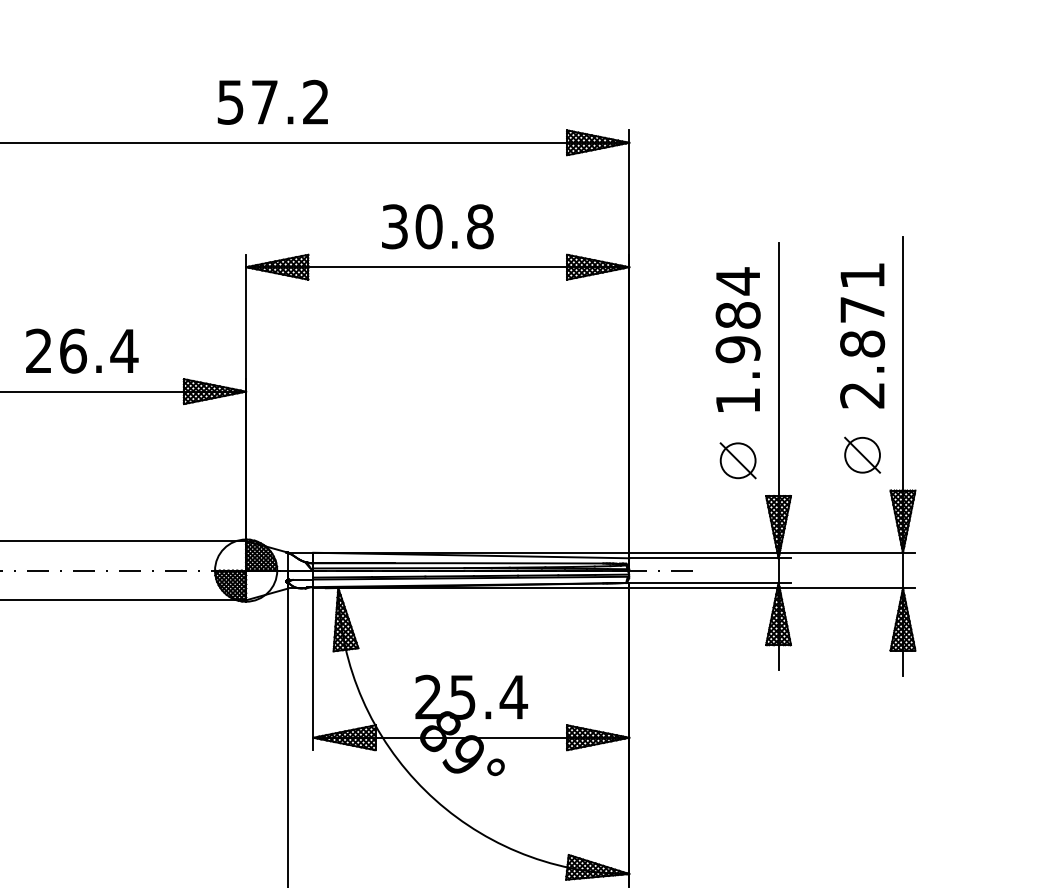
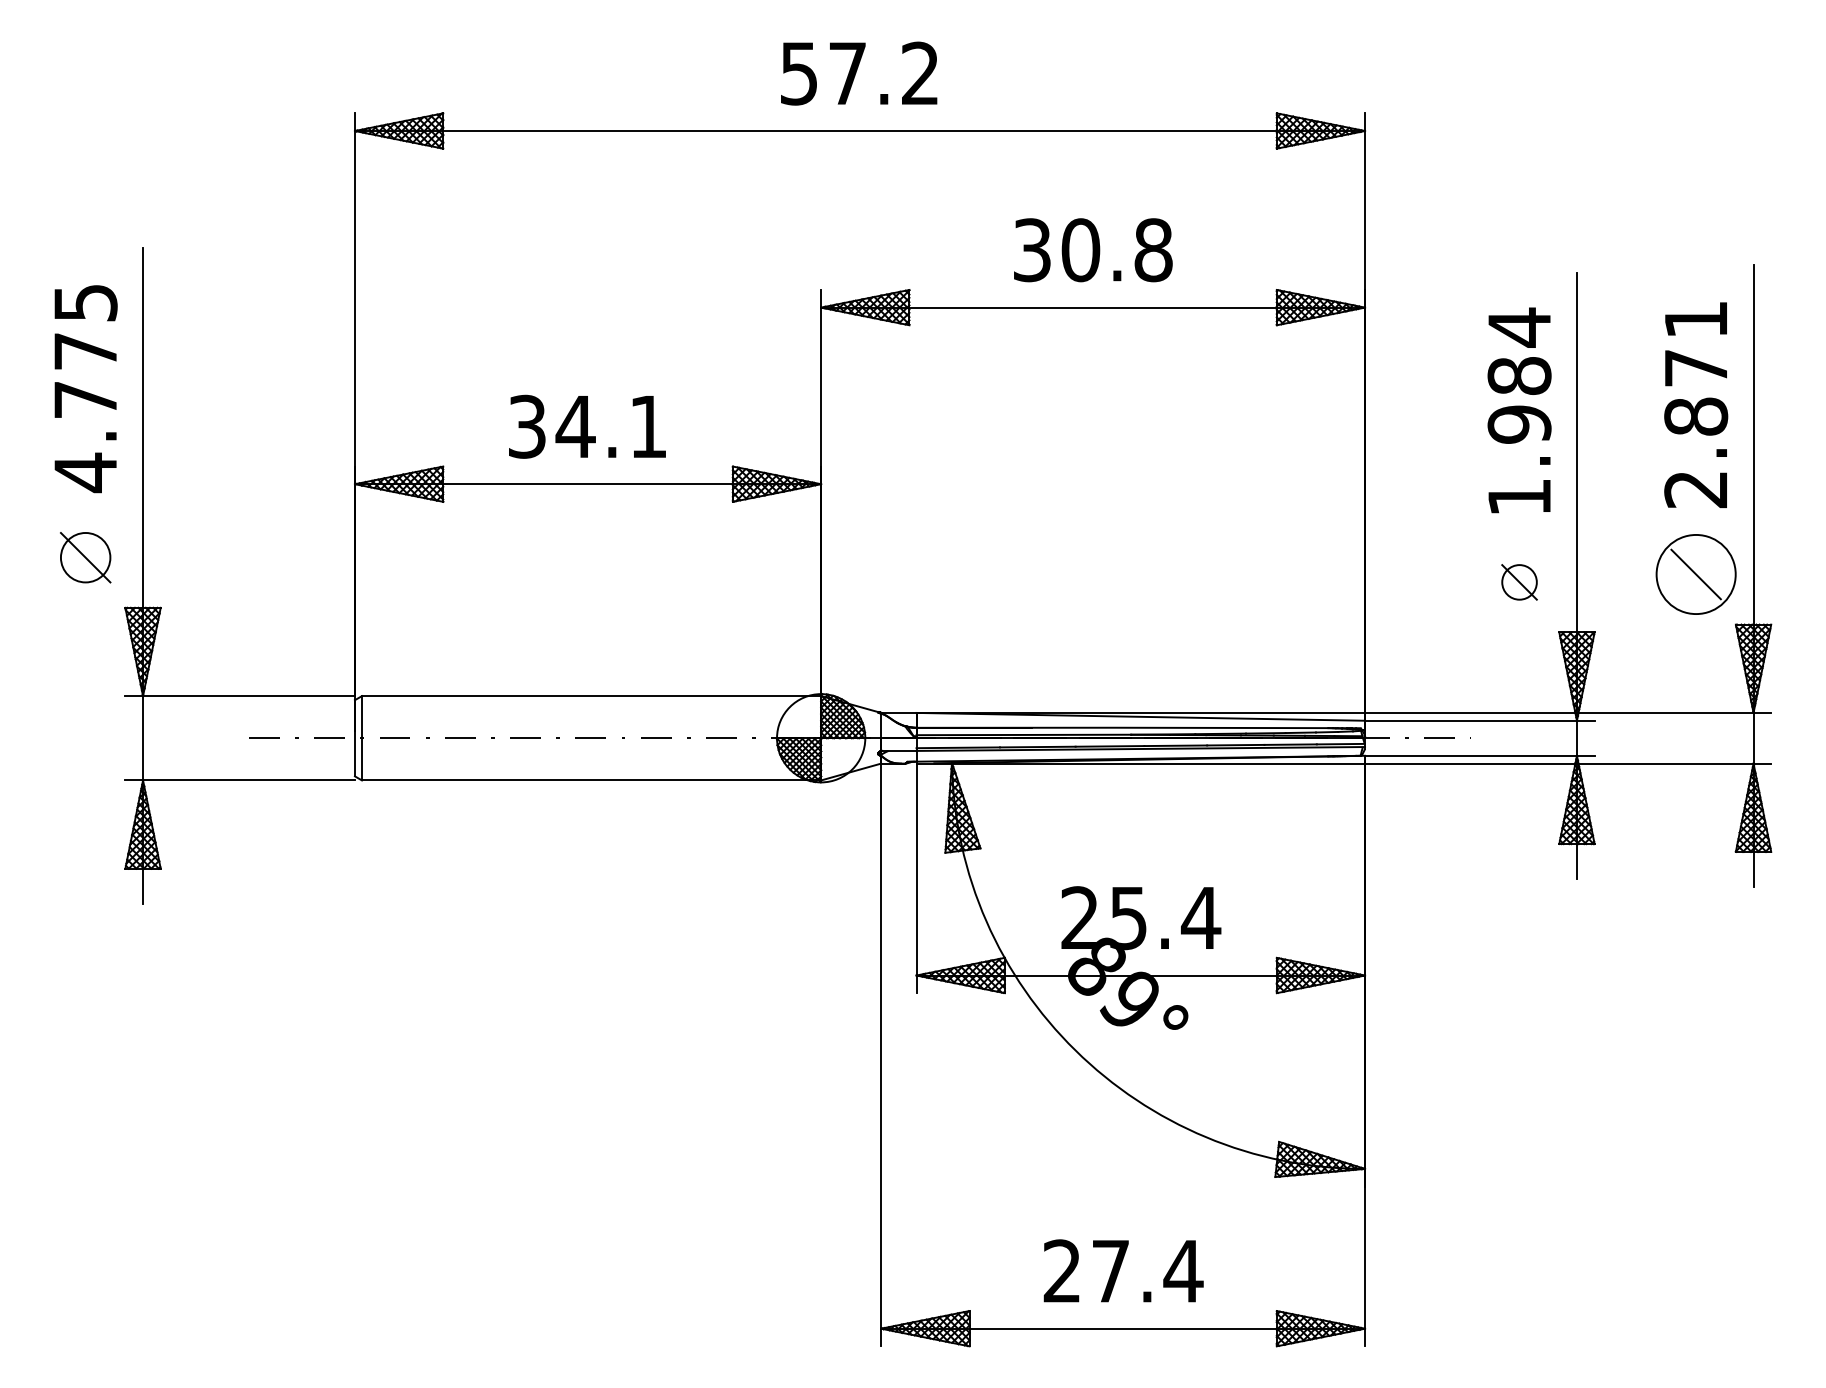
text: (82, 350) -> (588, 426), 26.4 -> 34.1
circle: (862, 455) -> (1695, 574), size x1.6
part: (738, 460) -> (1519, 582), size x0.7

